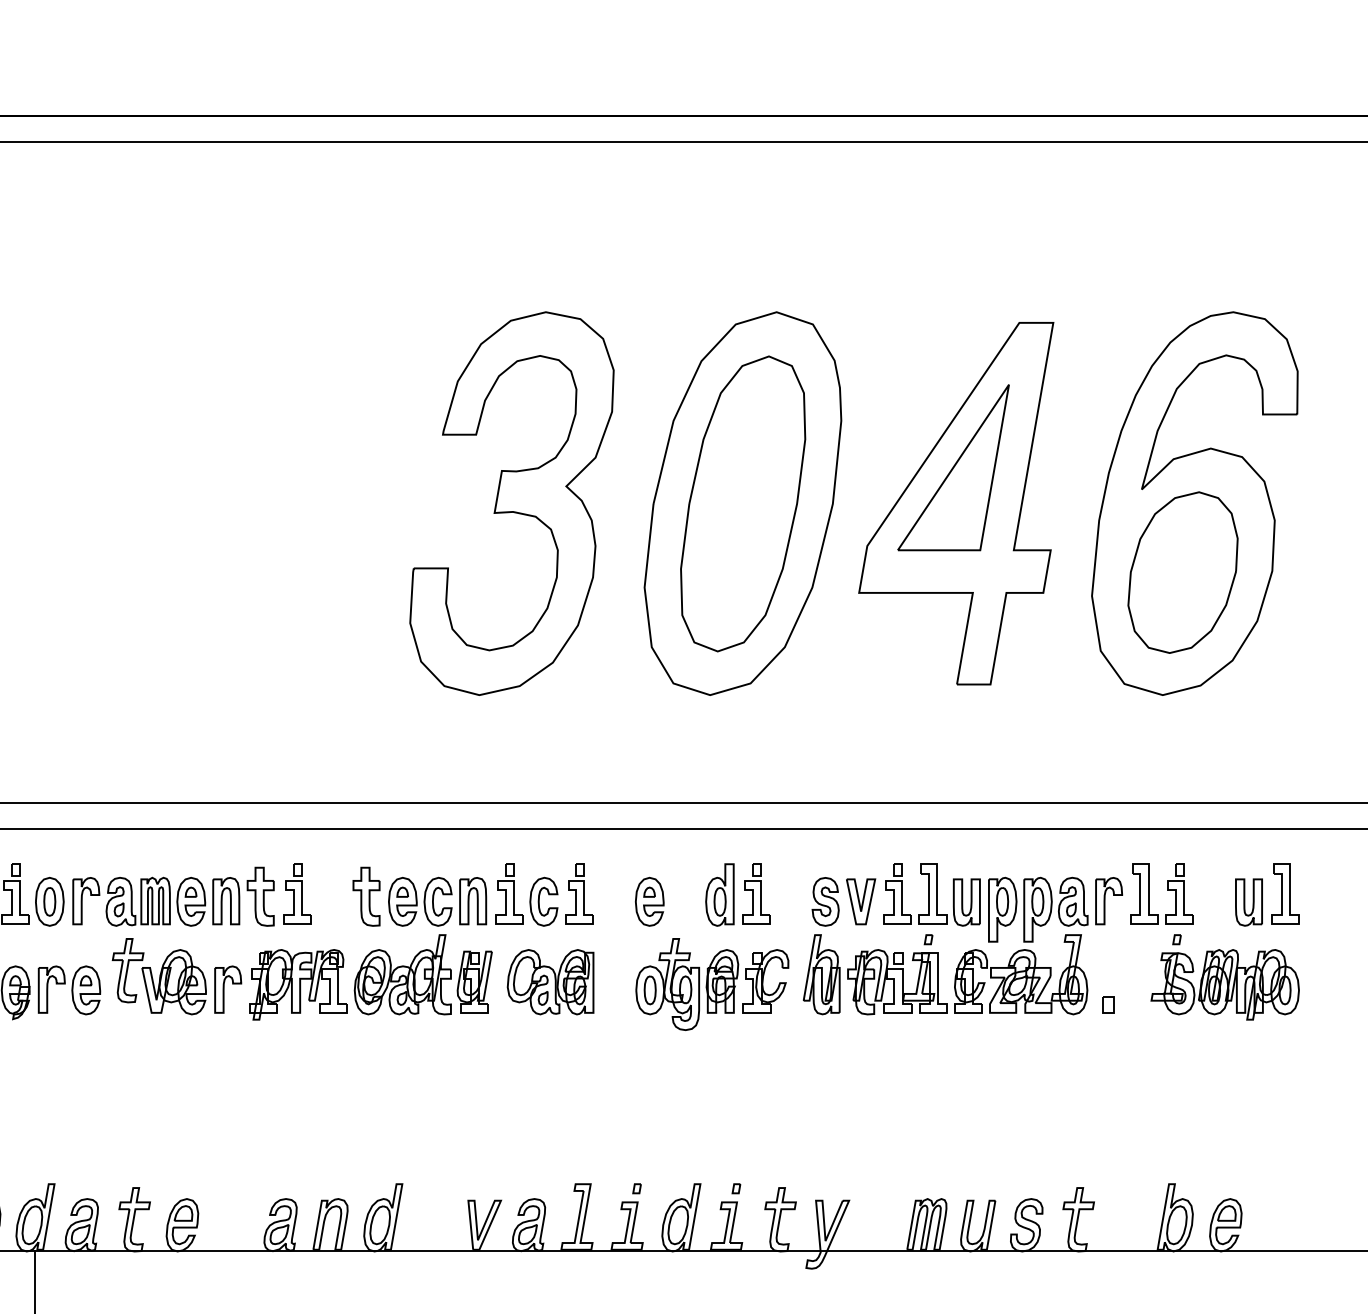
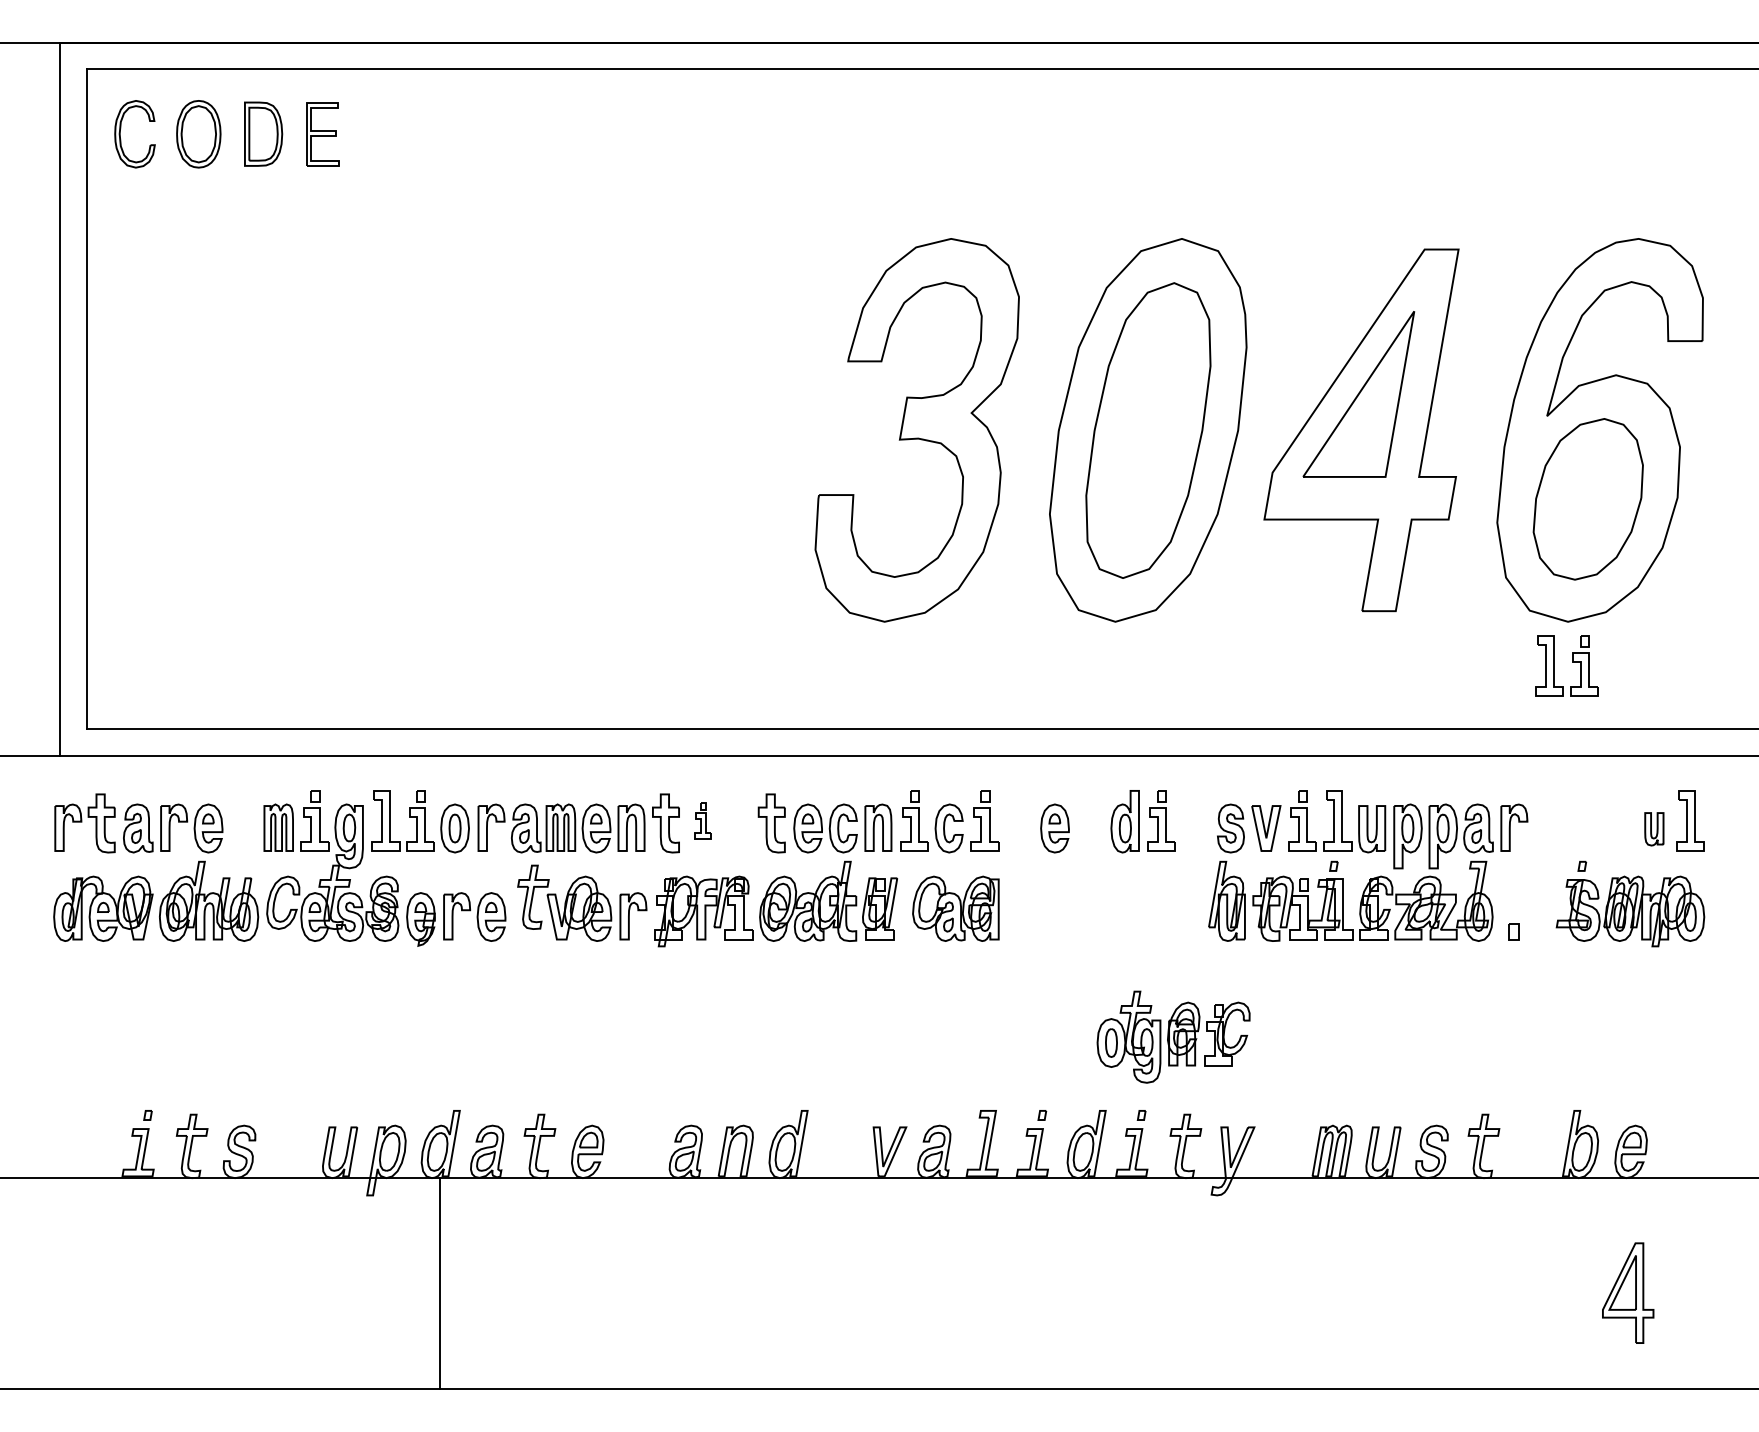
part: (1167, 890) -> (1572, 662), moved
part: (297, 893) -> (702, 820), size x0.6
part: (1249, 902) -> (1654, 829), size x0.7
part: (712, 983) -> (1173, 1036), moved

